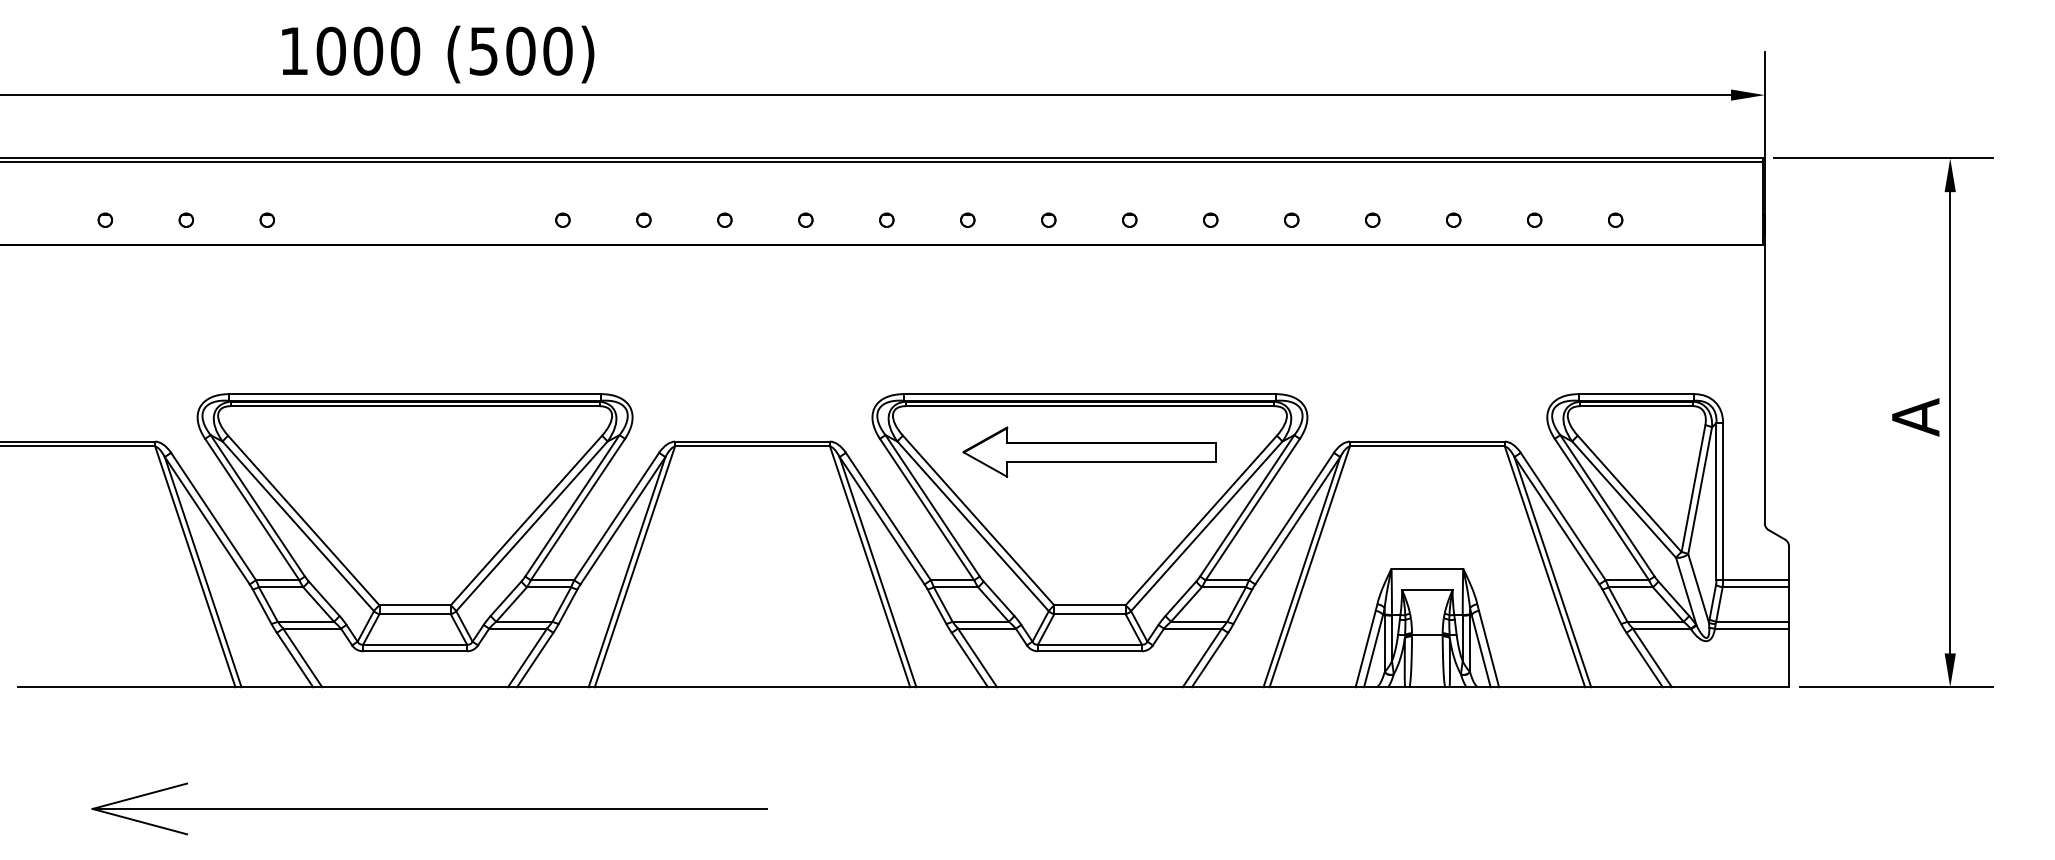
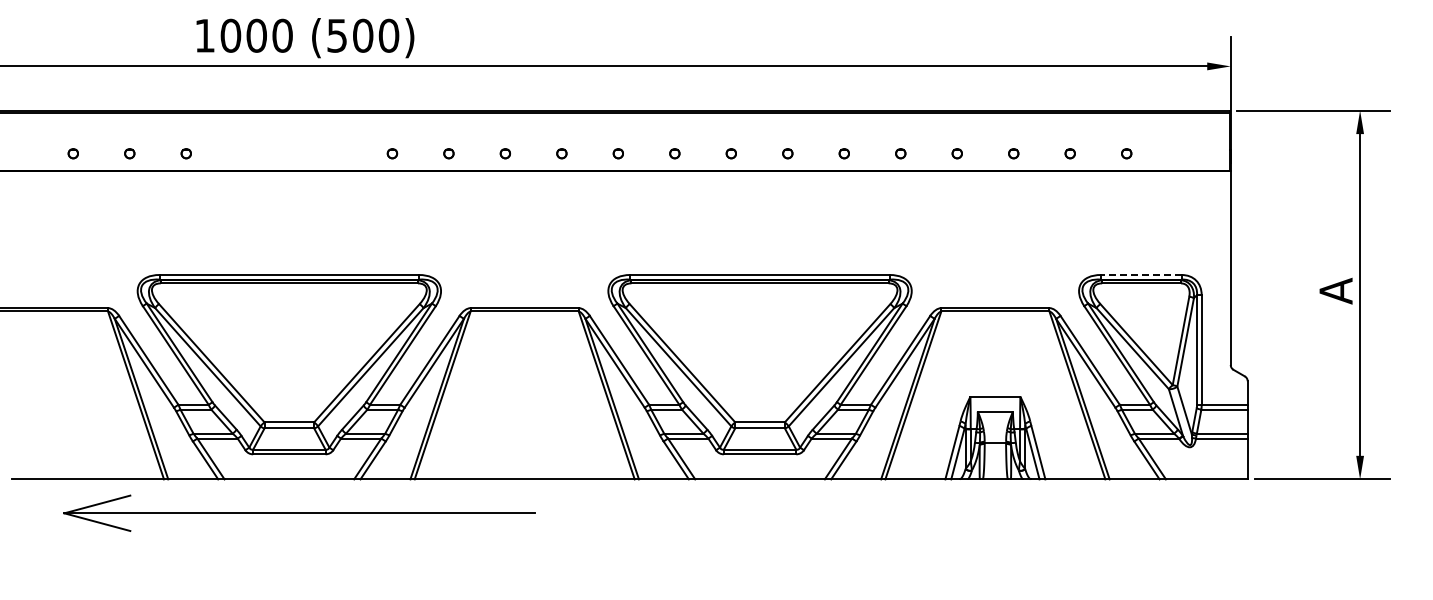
line: (1635, 393) -> (1140, 274), solid -> dashed
part: (1089, 452) -> (759, 315), removed
part: (429, 807) -> (299, 512), moved

